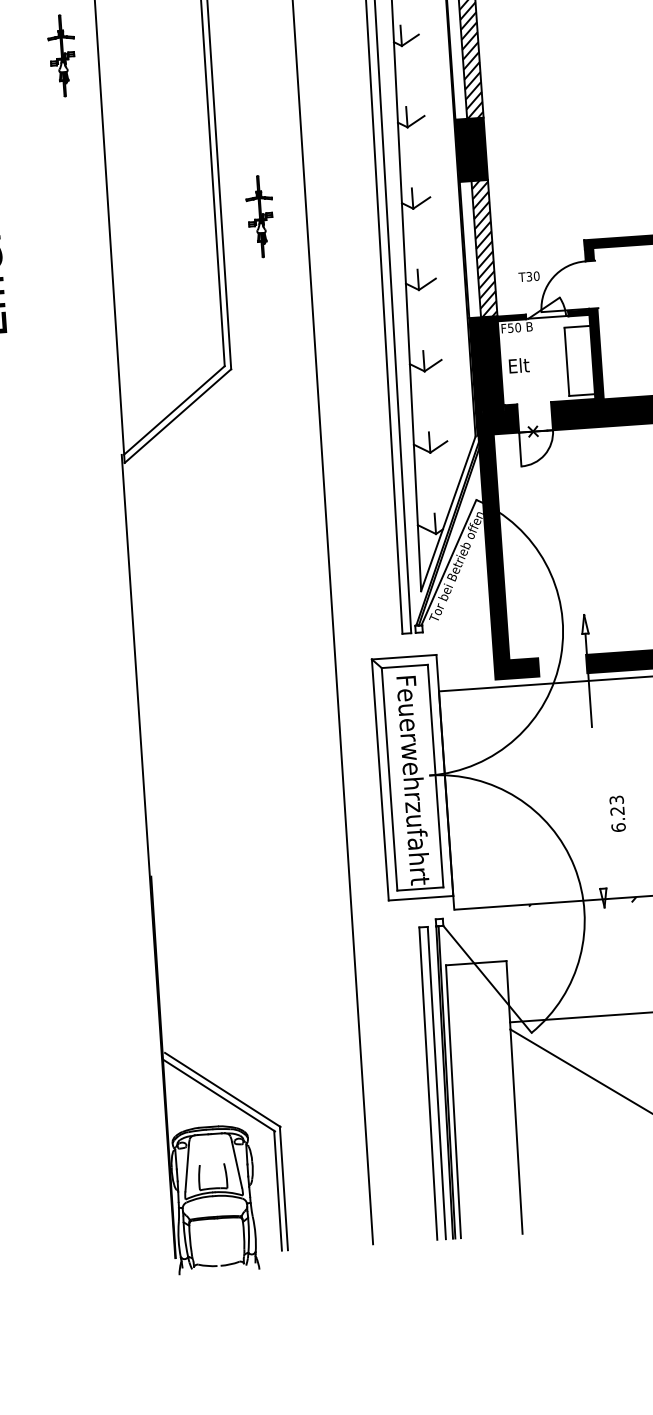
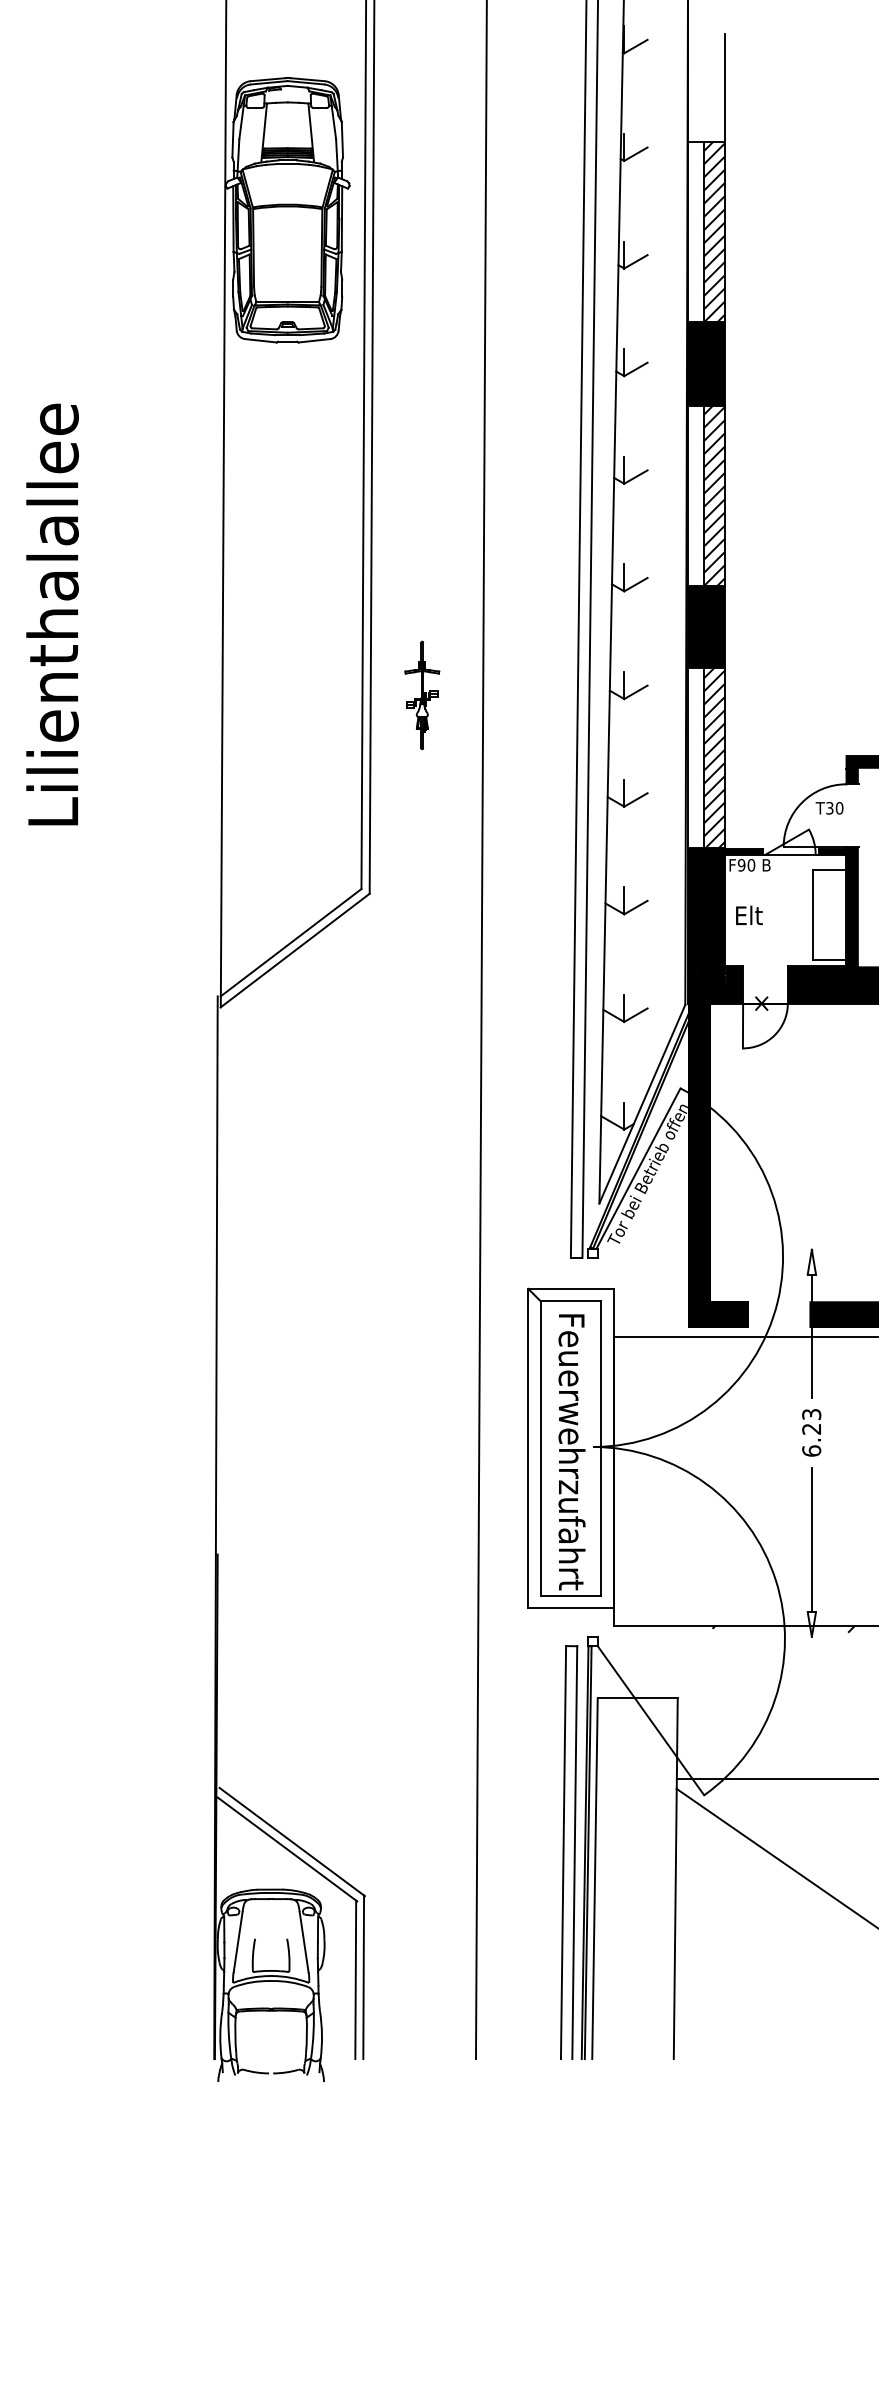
part: (62, 55) -> (176, 465), removed
text: (529, 276) -> (829, 808), moved
text: (510, 328) -> (741, 865), F50 -> F90
text: (617, 813) -> (811, 1432), moved
line: (599, 833) -> (811, 1539), added

